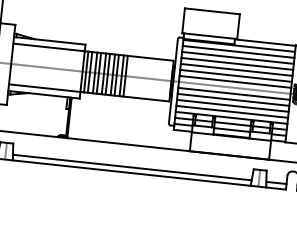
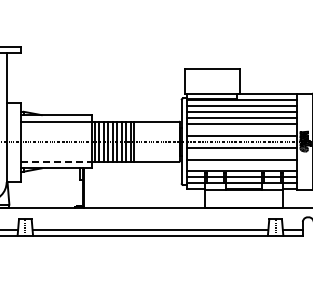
line: (236, 75) -> (242, 129), removed
line: (45, 87) -> (57, 161), solid -> dashed
line: (233, 99) -> (242, 153), removed
line: (232, 111) -> (242, 165), removed

